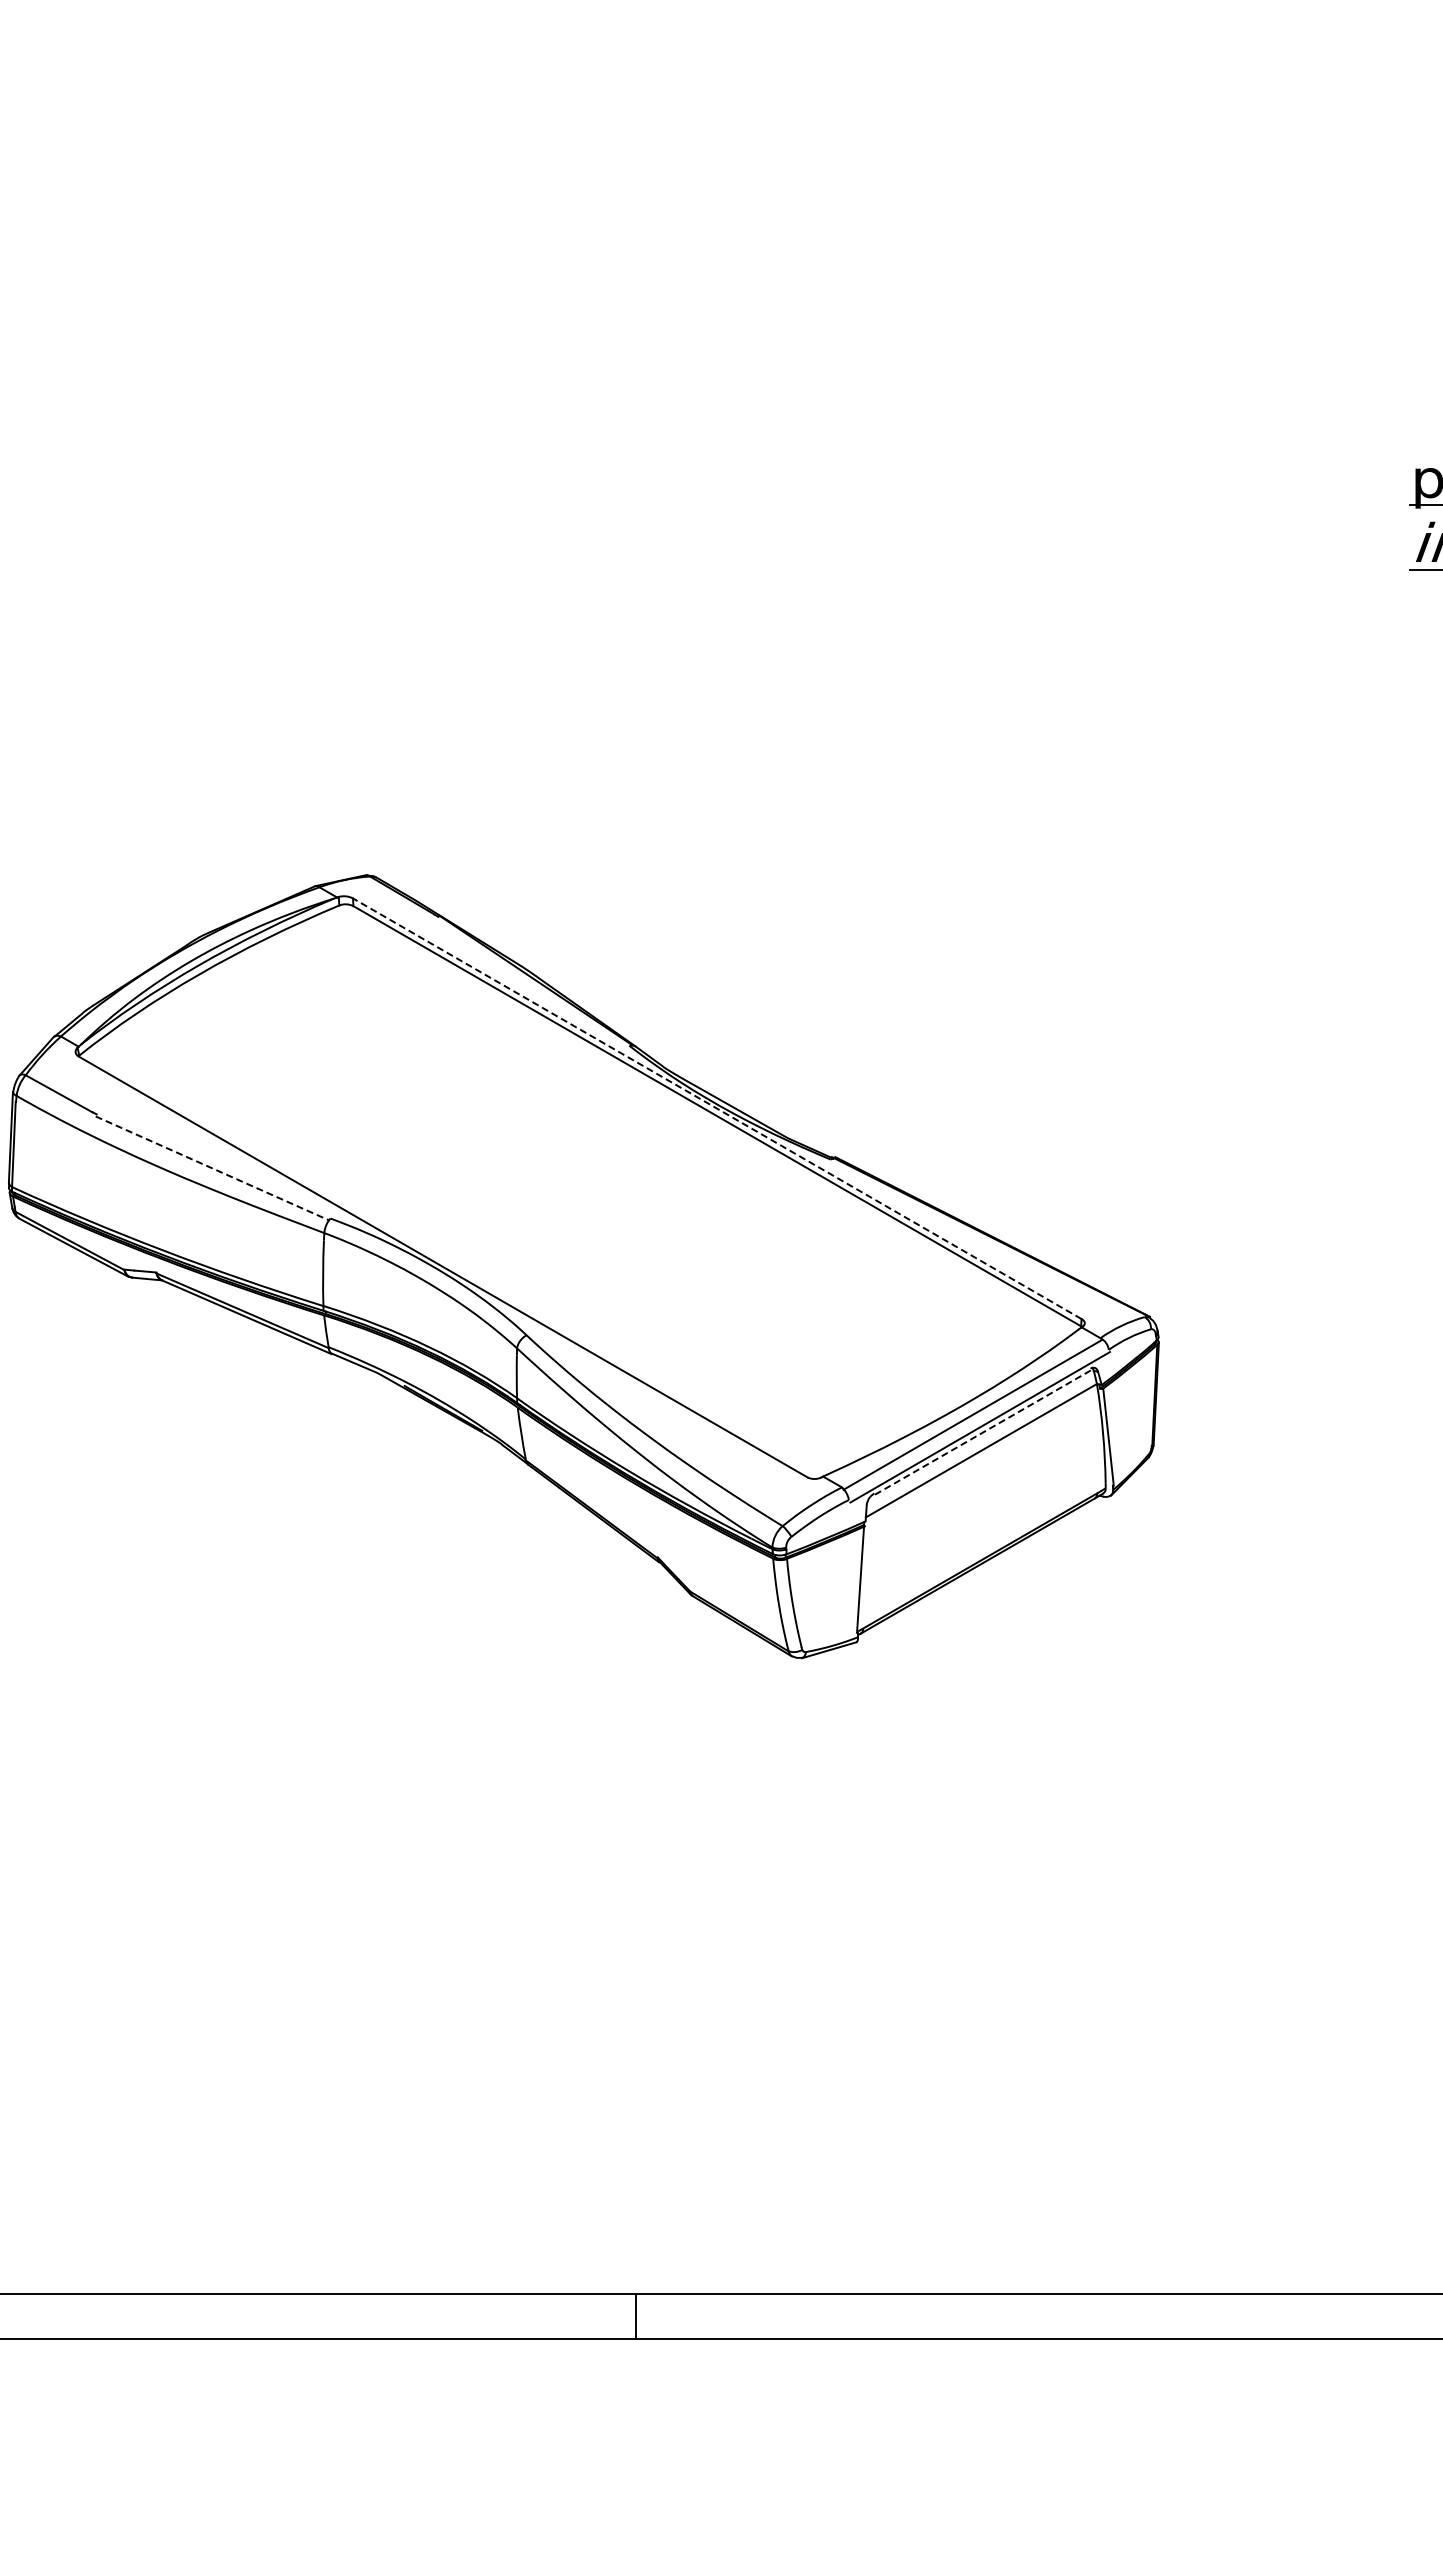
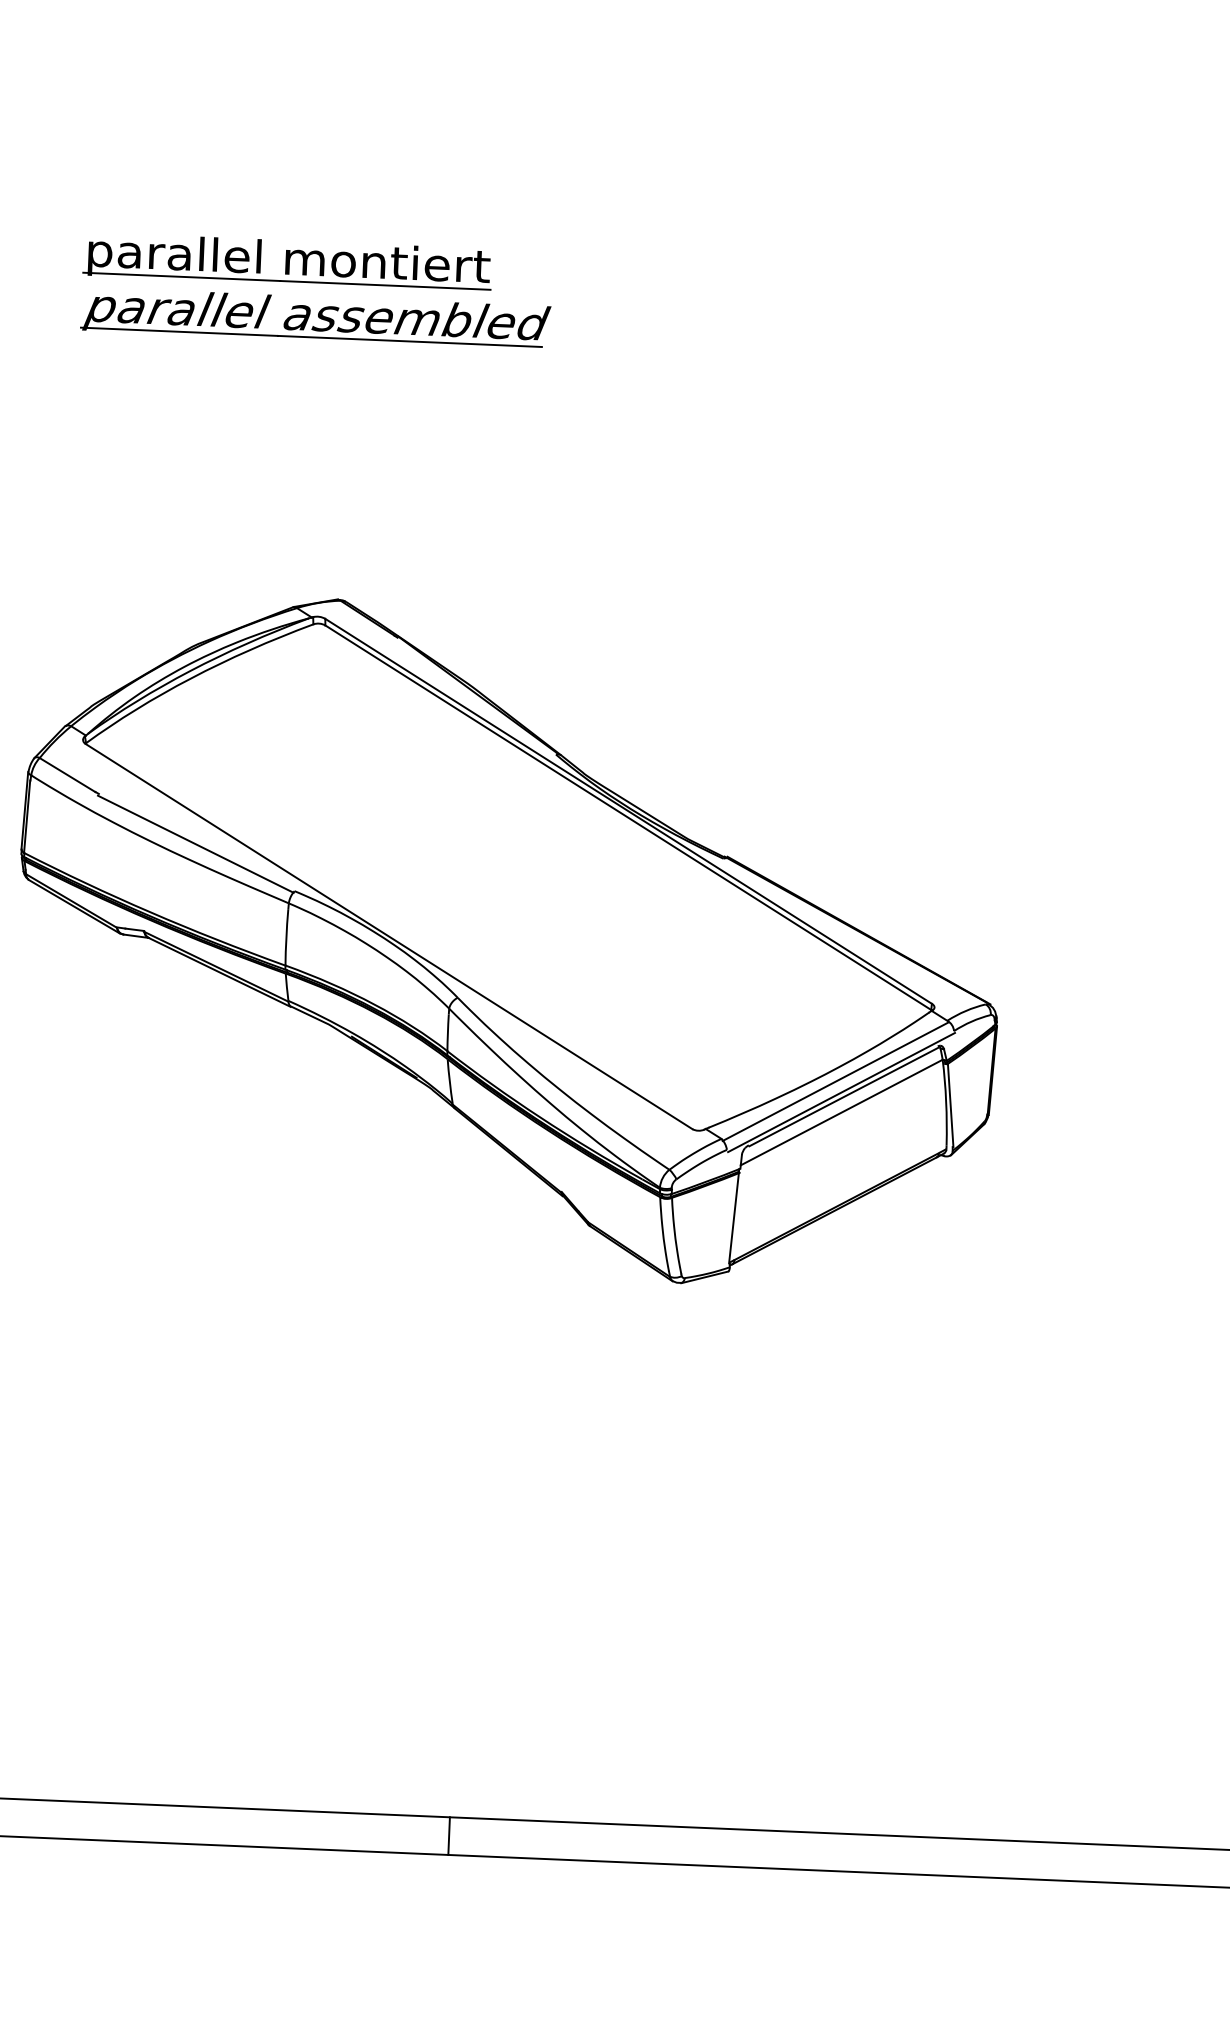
part: (327, 505) -> (317, 282), added
line: (717, 1108) -> (628, 811), dashed -> solid
line: (212, 1168) -> (195, 844), dashed -> solid
line: (983, 1432) -> (844, 1097), dashed -> solid
line: (635, 2316) -> (449, 1836), moved

